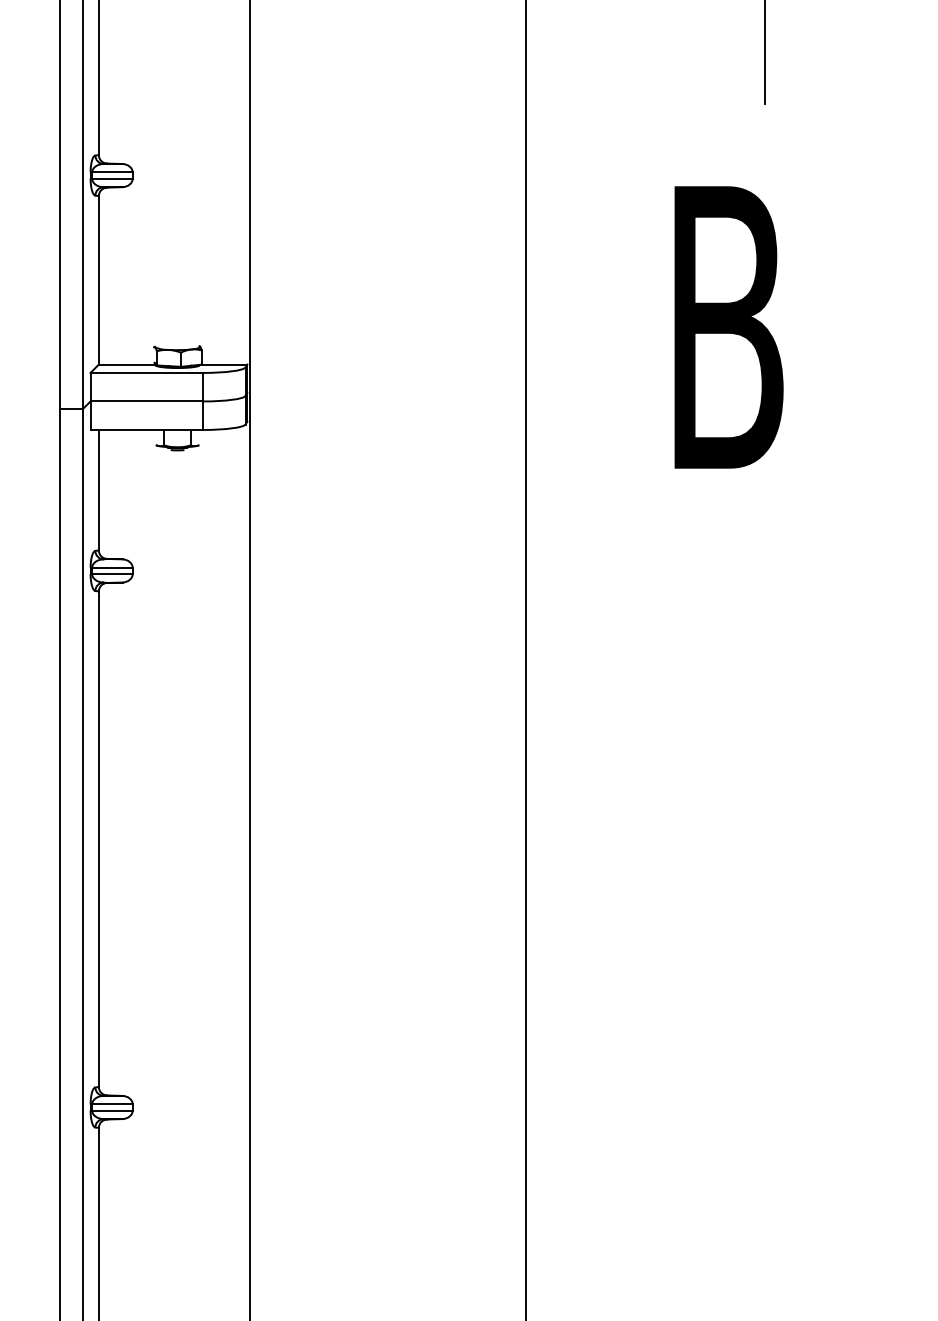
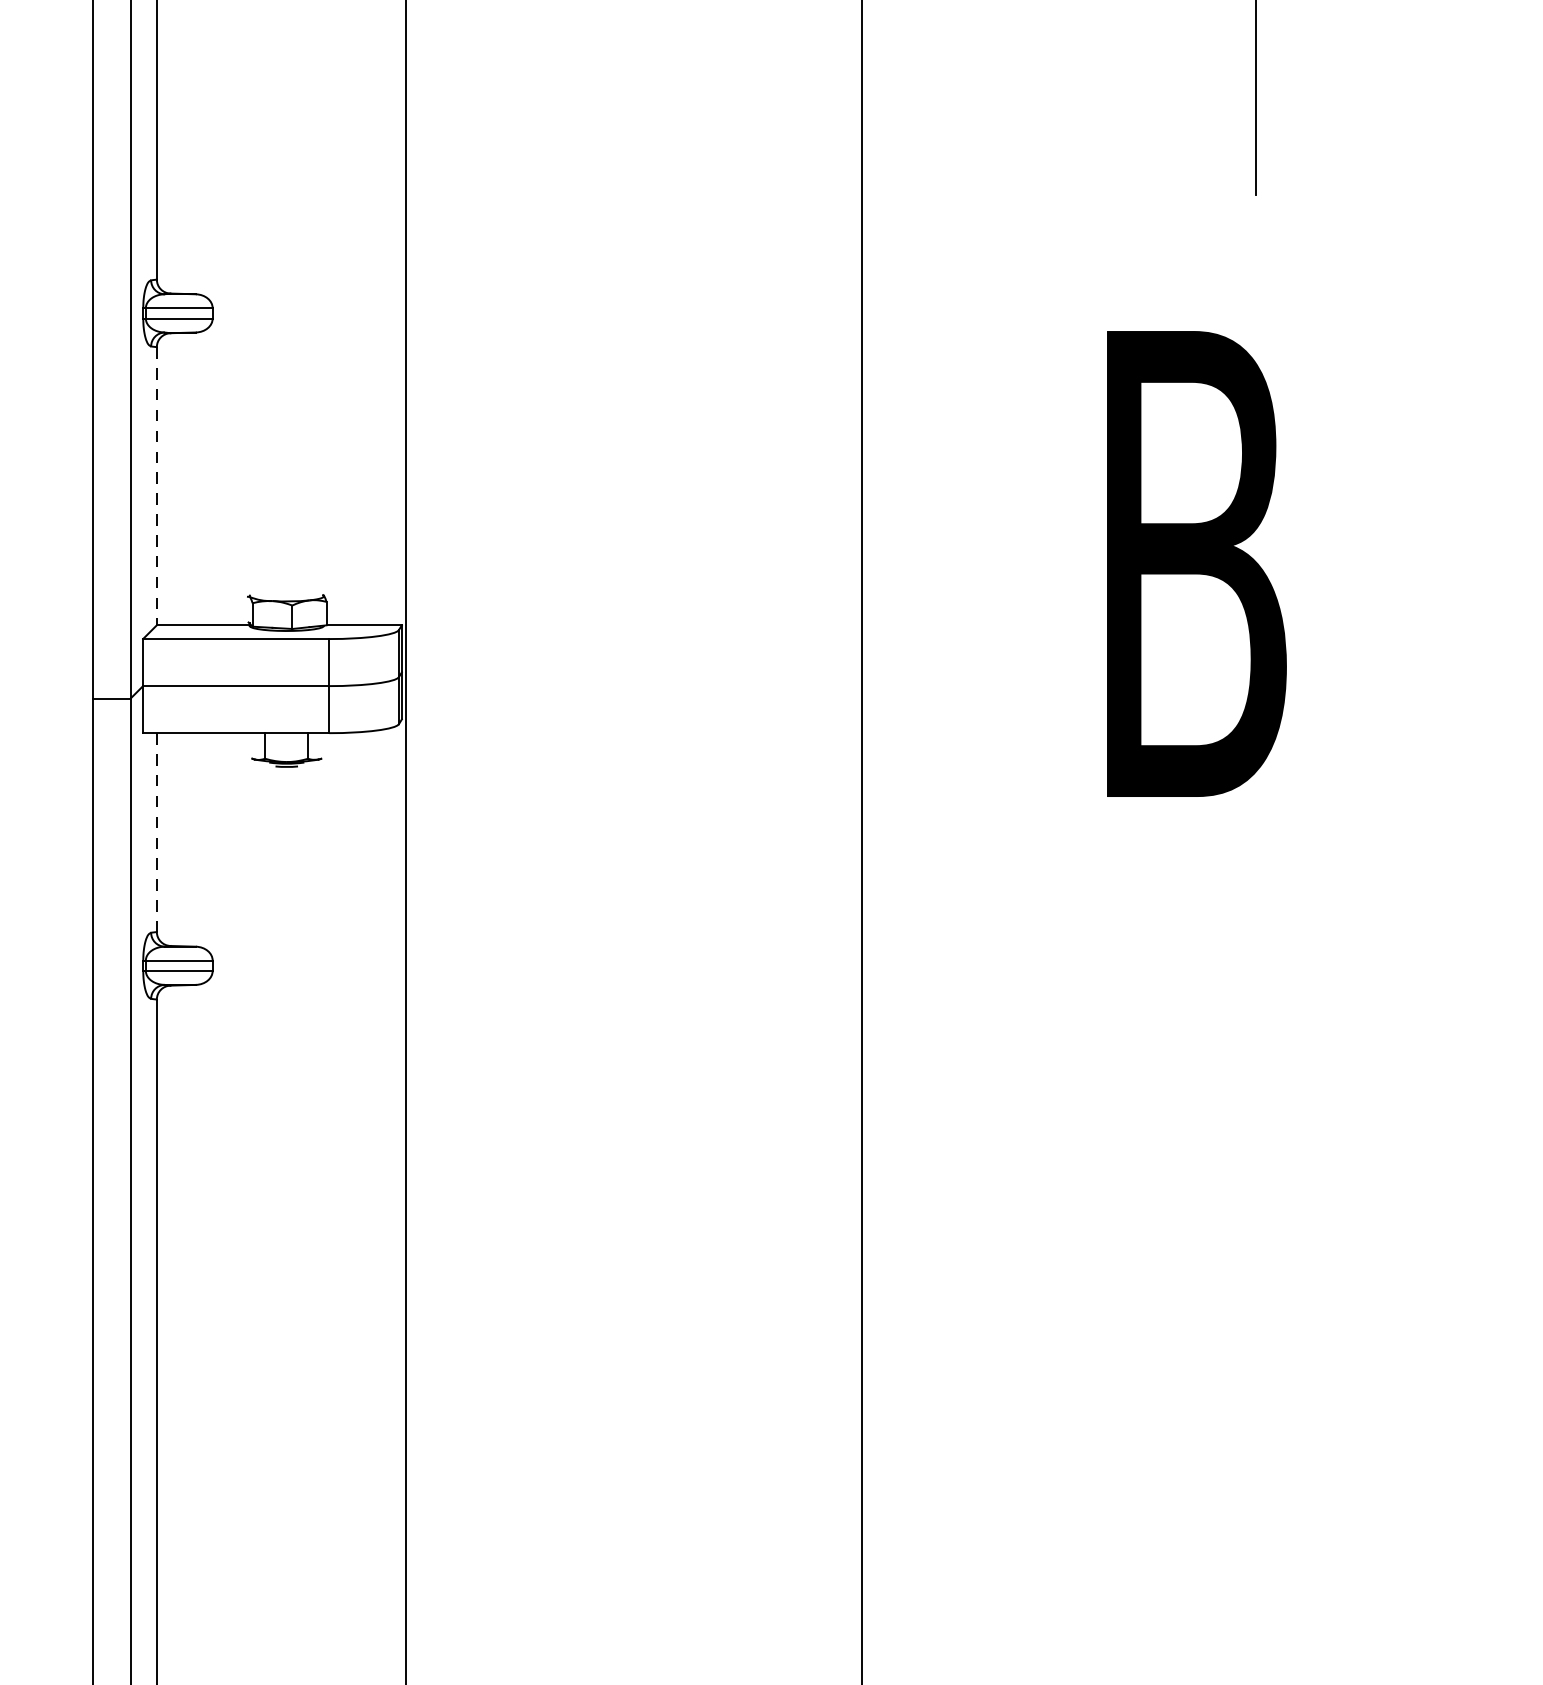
line: (98, 280) -> (156, 486), solid -> dashed
line: (98, 490) -> (156, 833), solid -> dashed

